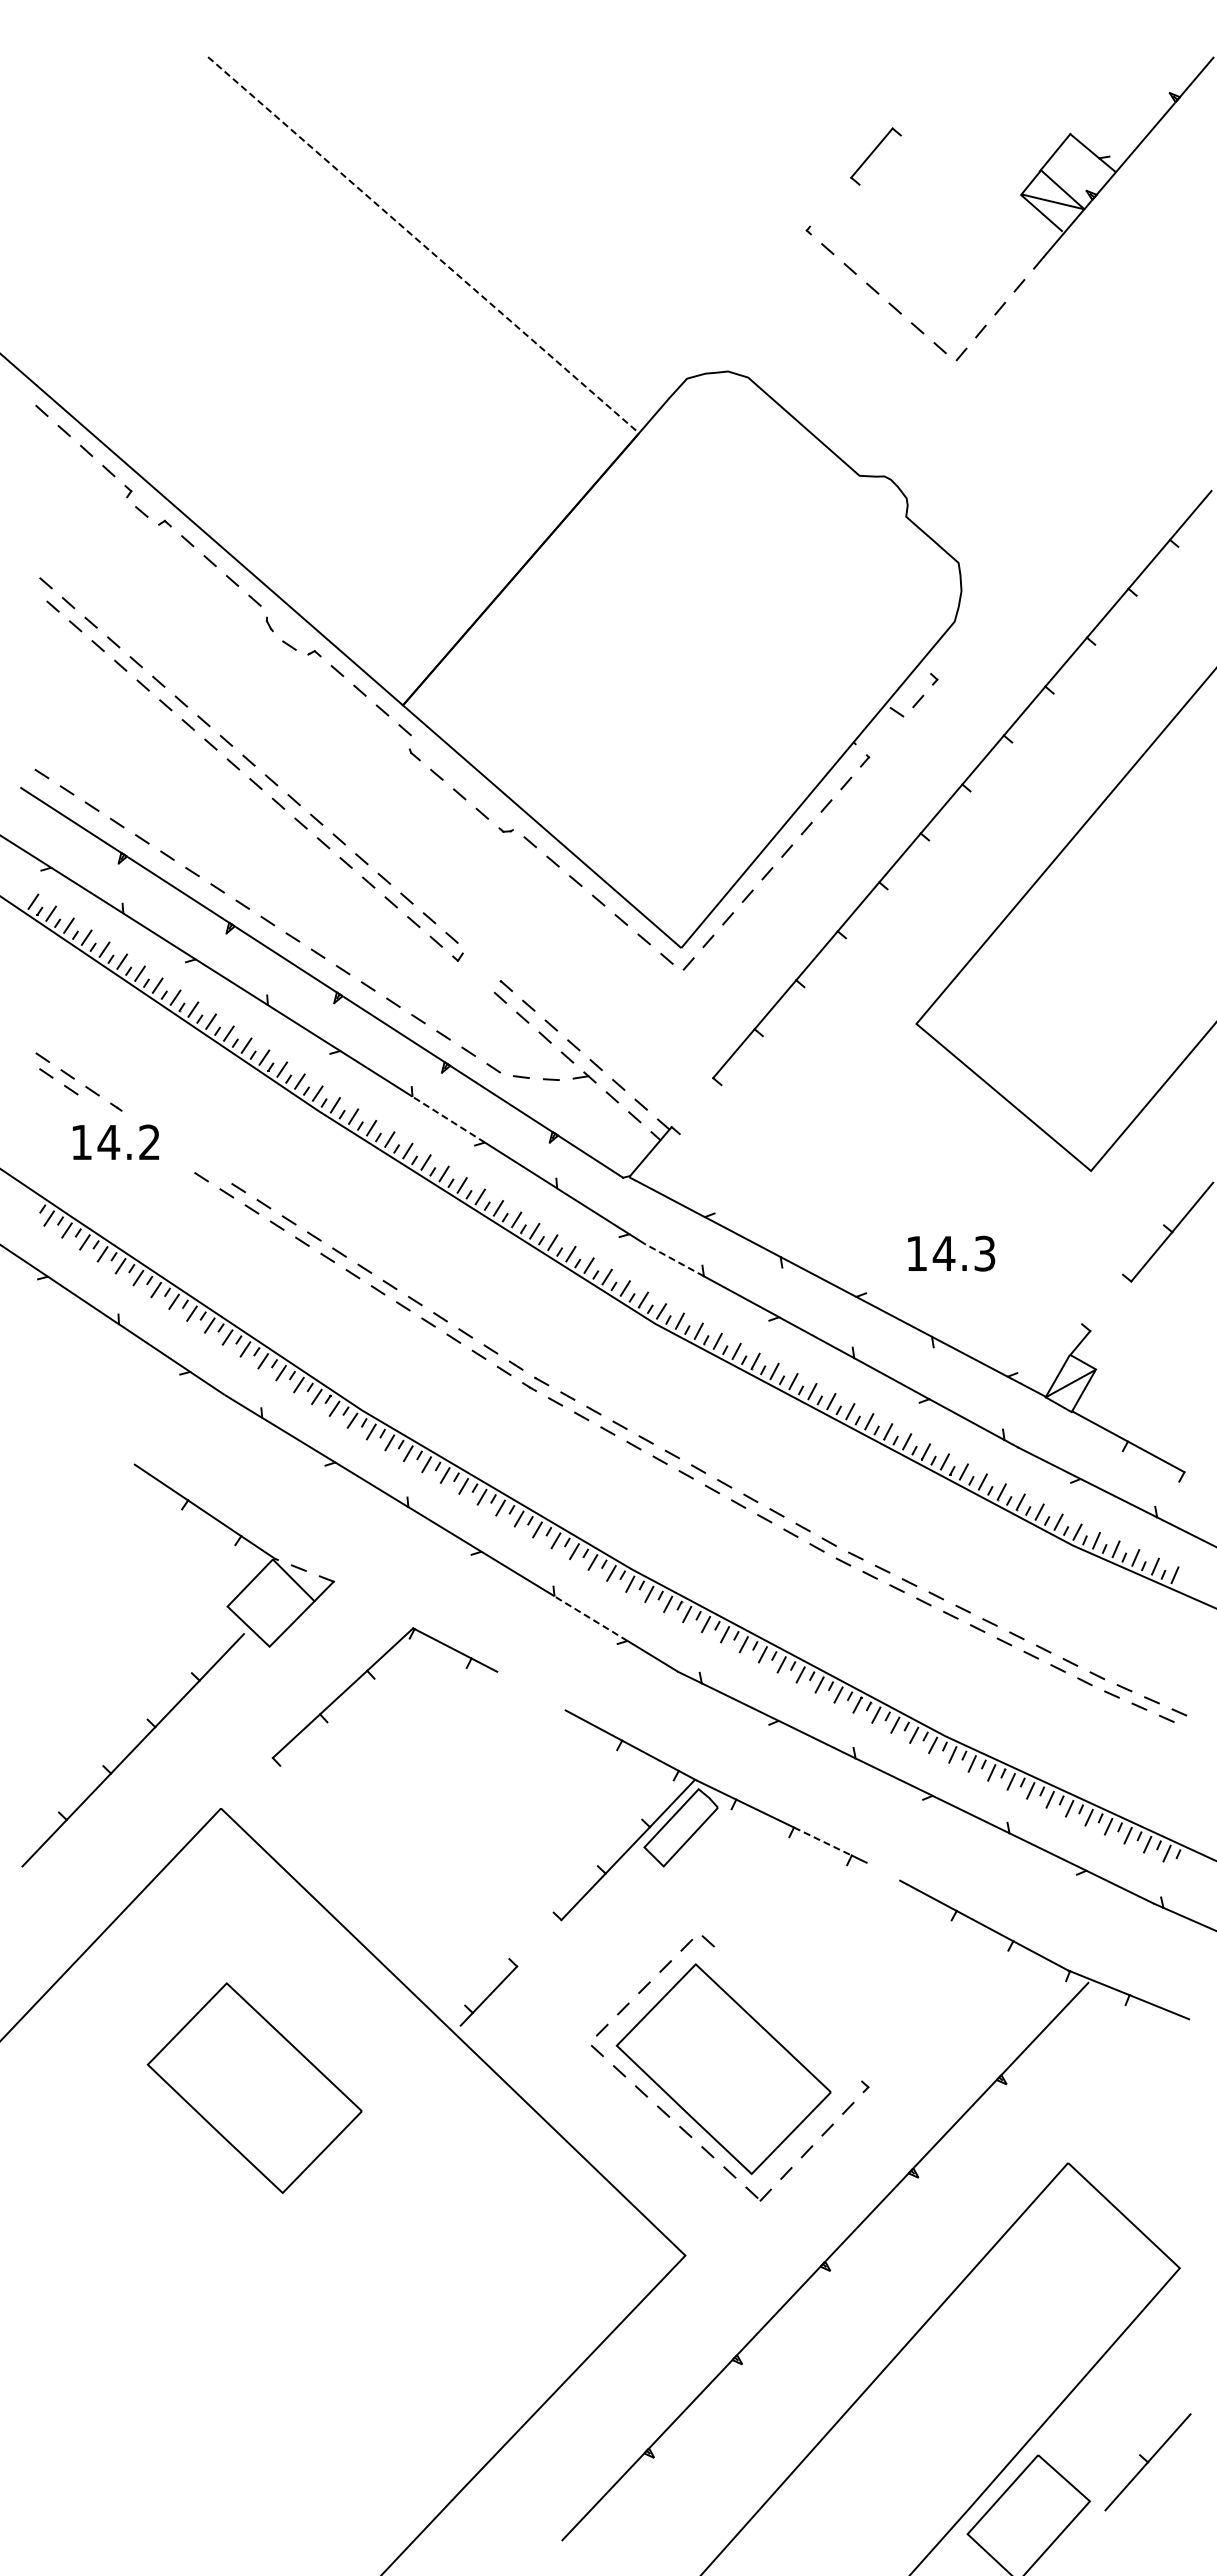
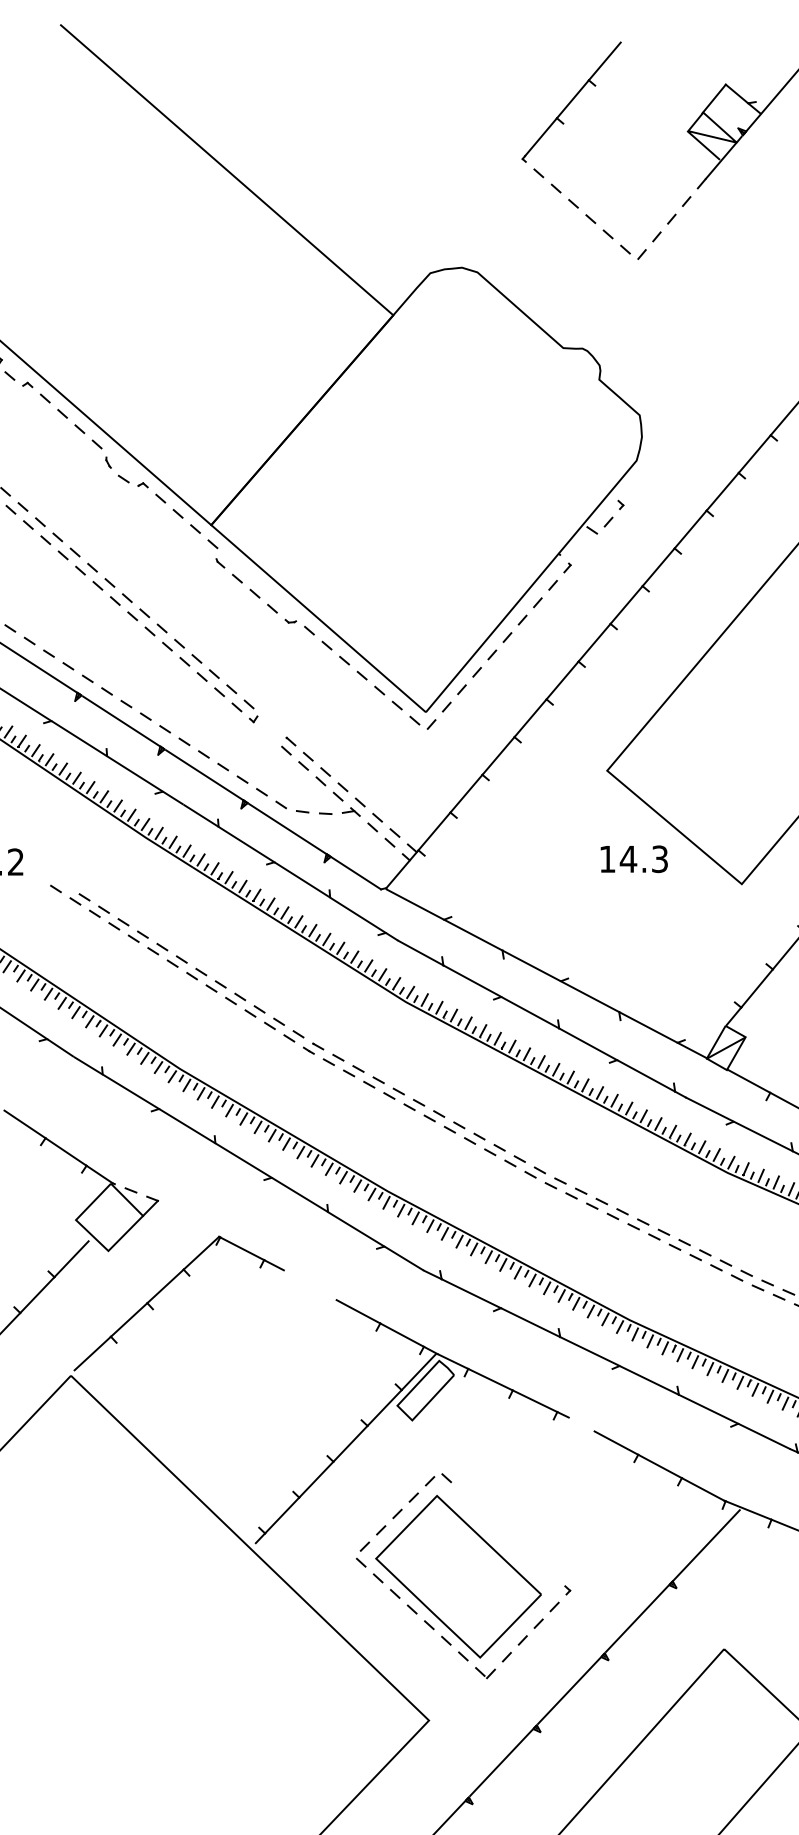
line: (913, 103) -> (604, 61), added
line: (830, 201) -> (540, 136), added
line: (423, 245) -> (227, 170), dashed -> solid
line: (692, 1102) -> (434, 831), added
line: (448, 1119) -> (246, 844), dashed -> solid
text: (951, 1253) -> (634, 859), moved
line: (674, 1260) -> (420, 953), dashed -> solid
line: (1110, 1306) -> (756, 988), added
line: (591, 1618) -> (356, 1229), dashed -> solid
line: (248, 1779) -> (92, 1353), added
line: (823, 1841) -> (535, 1401), dashed -> solid
line: (539, 1943) -> (316, 1479), added
part: (254, 2088) -> (96, 1591), removed

